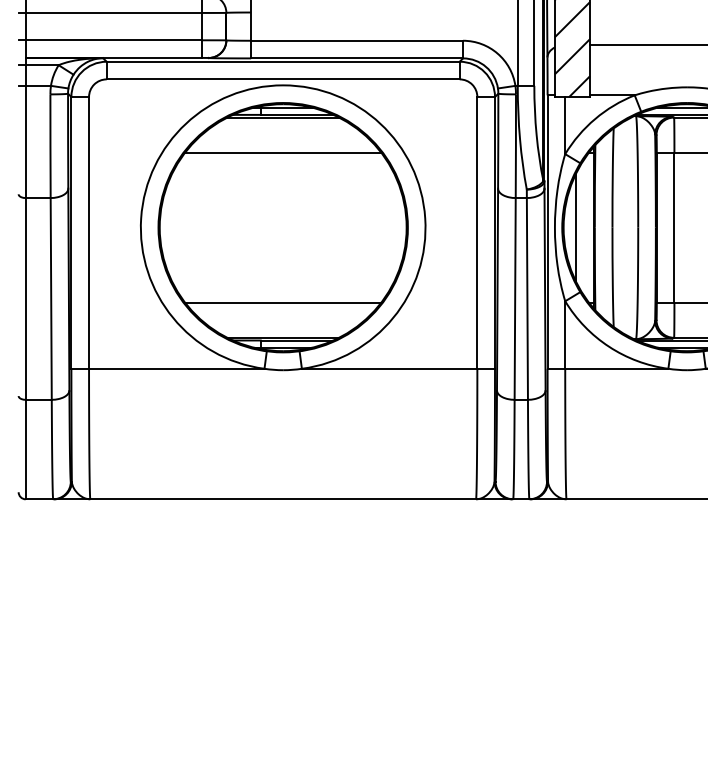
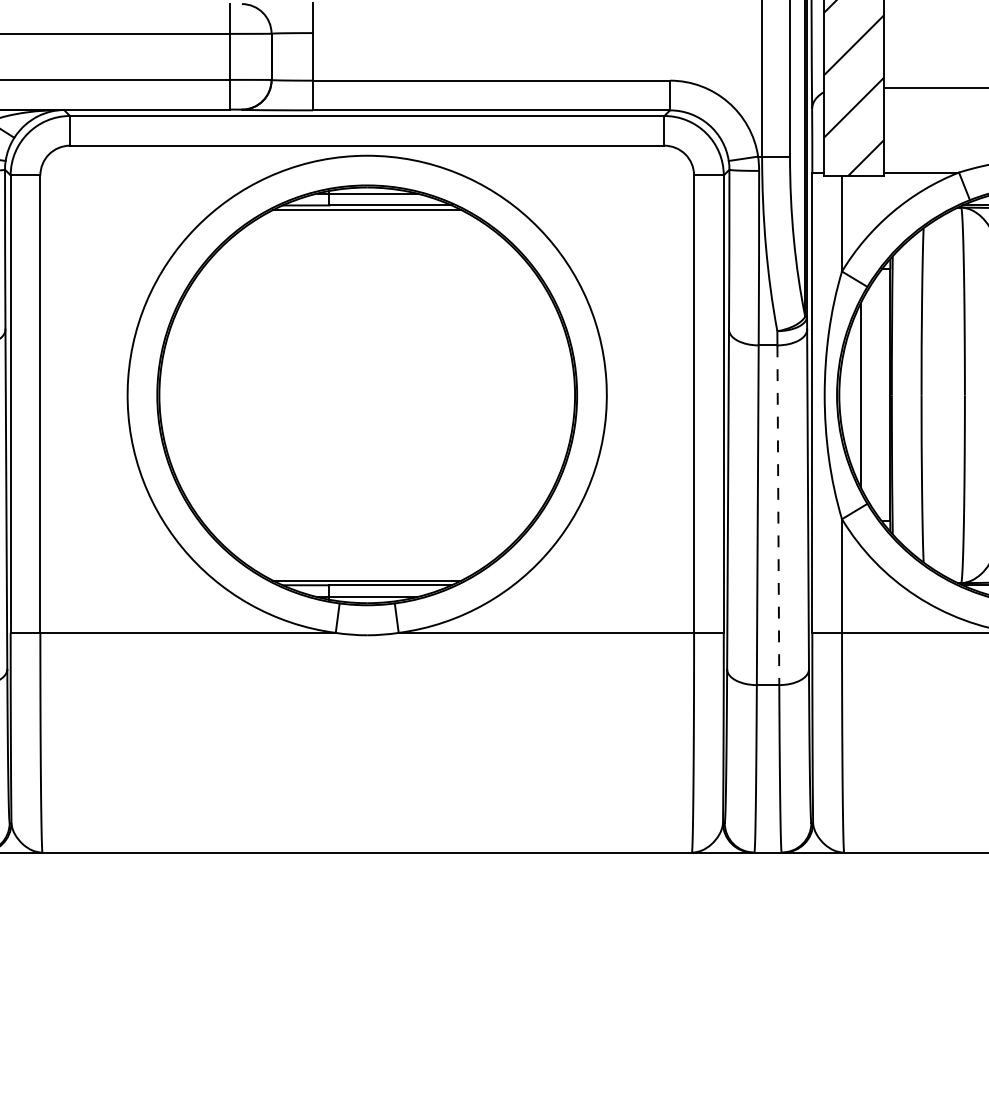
line: (283, 152) -> (367, 268), removed
line: (527, 298) -> (778, 514), solid -> dashed
line: (283, 302) -> (367, 521), removed

